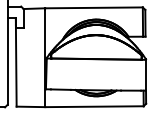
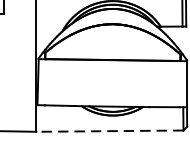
line: (93, 106) -> (108, 130), solid -> dashed

